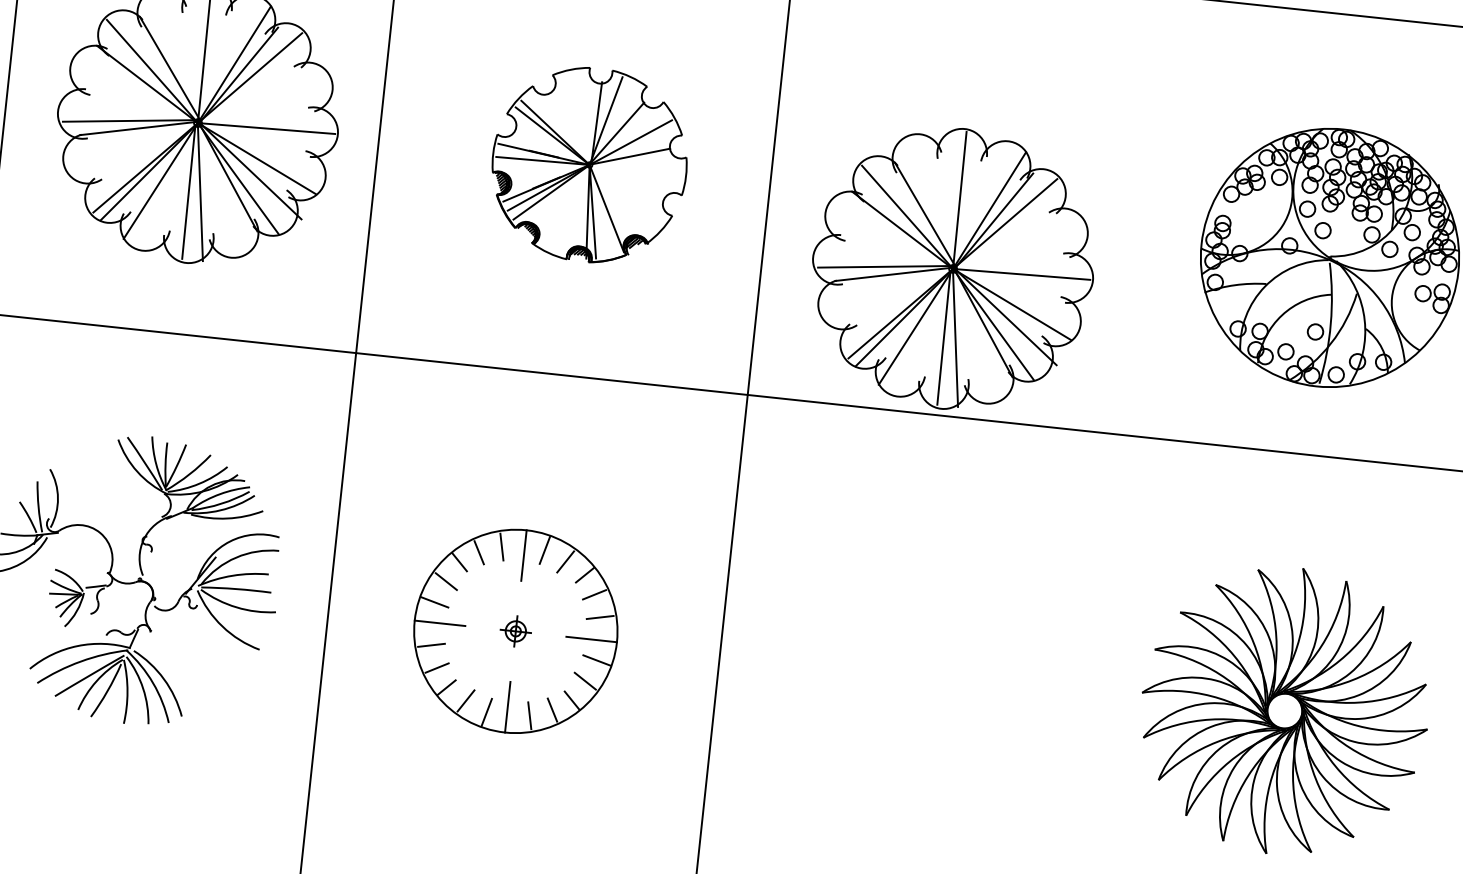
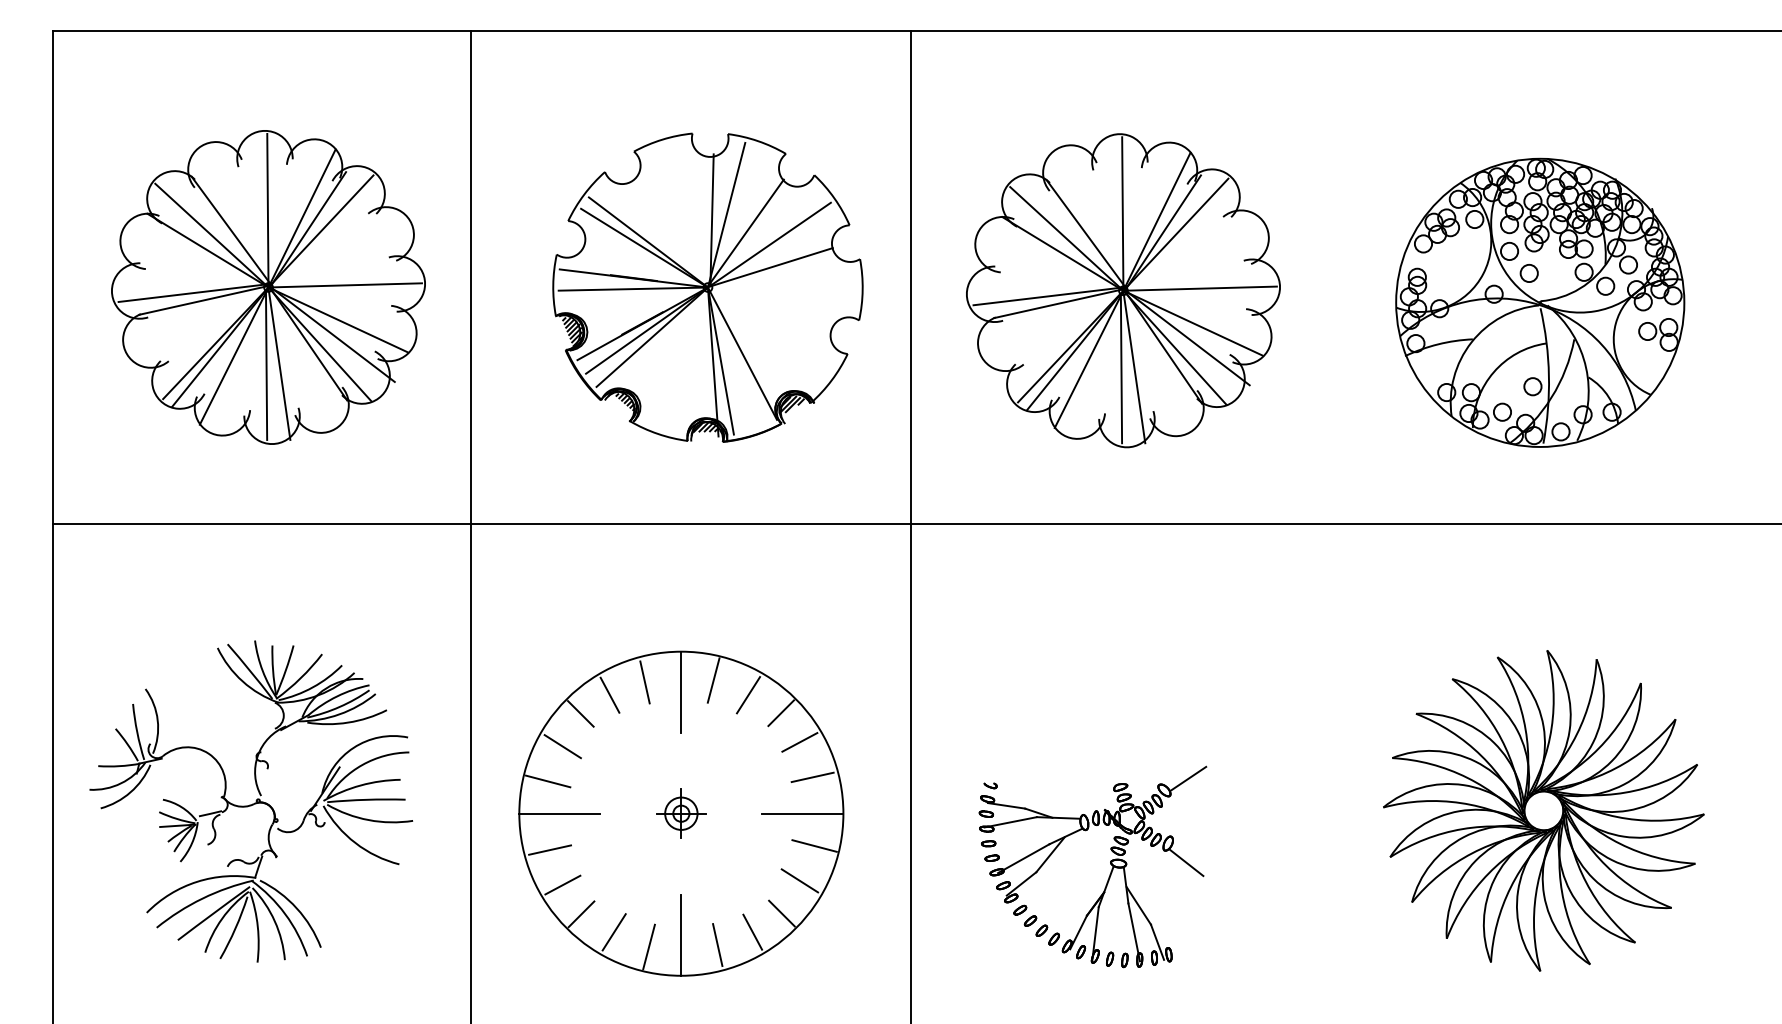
part: (589, 164) -> (707, 287), size x1.43
part: (953, 268) -> (1123, 290), moved
part: (515, 631) -> (681, 813), size x1.43
part: (893, 717) -> (1110, 864), added

